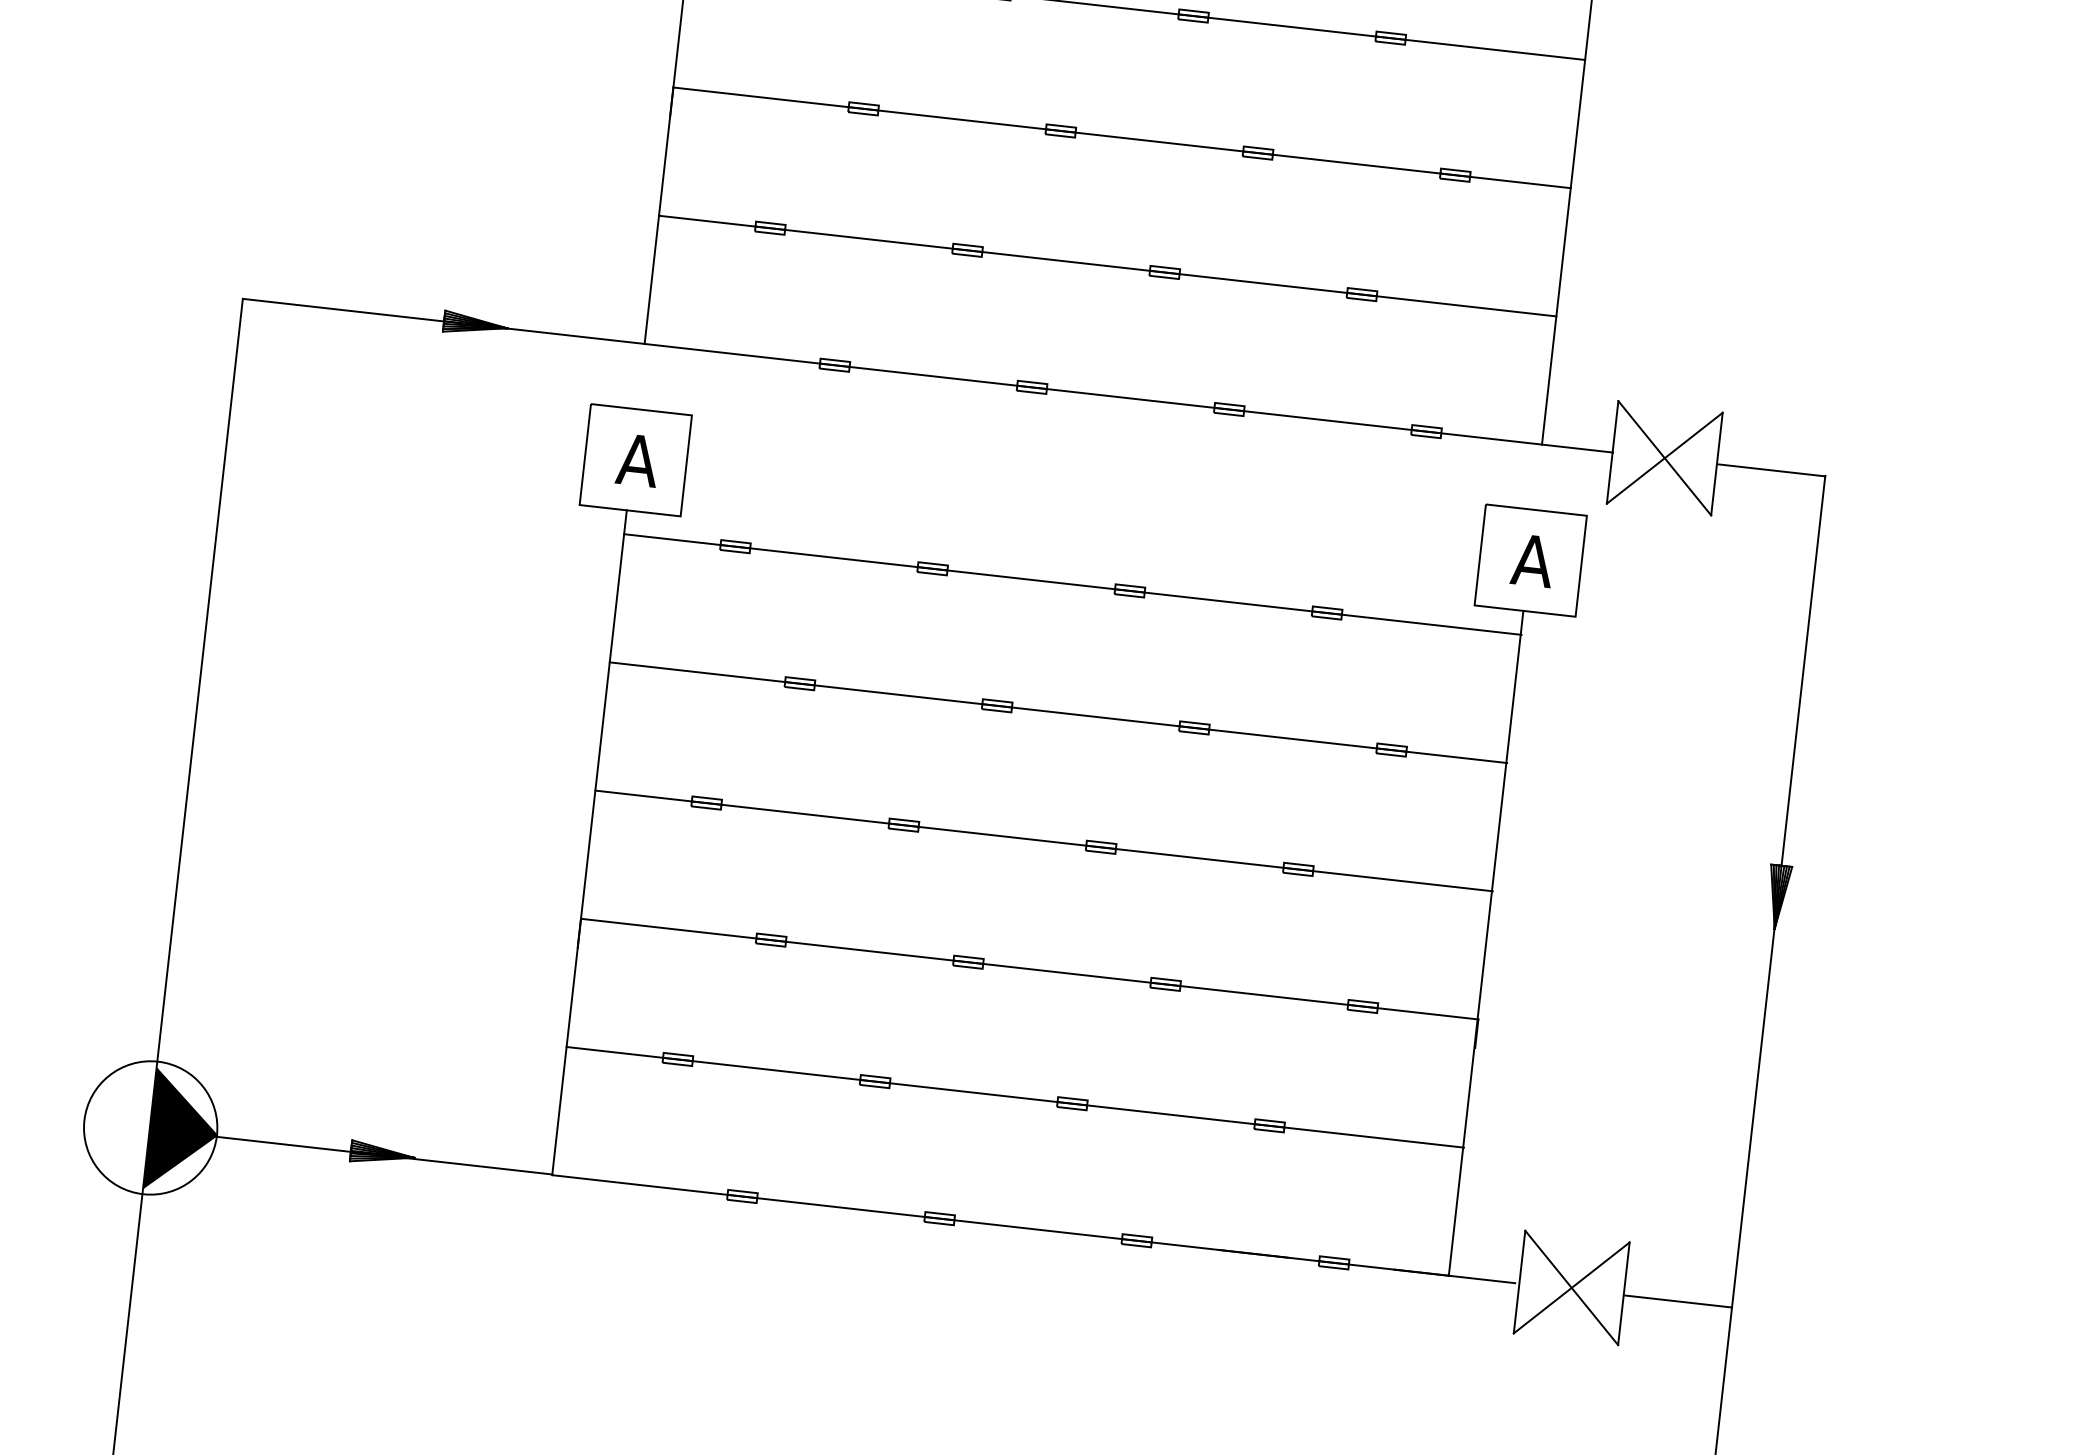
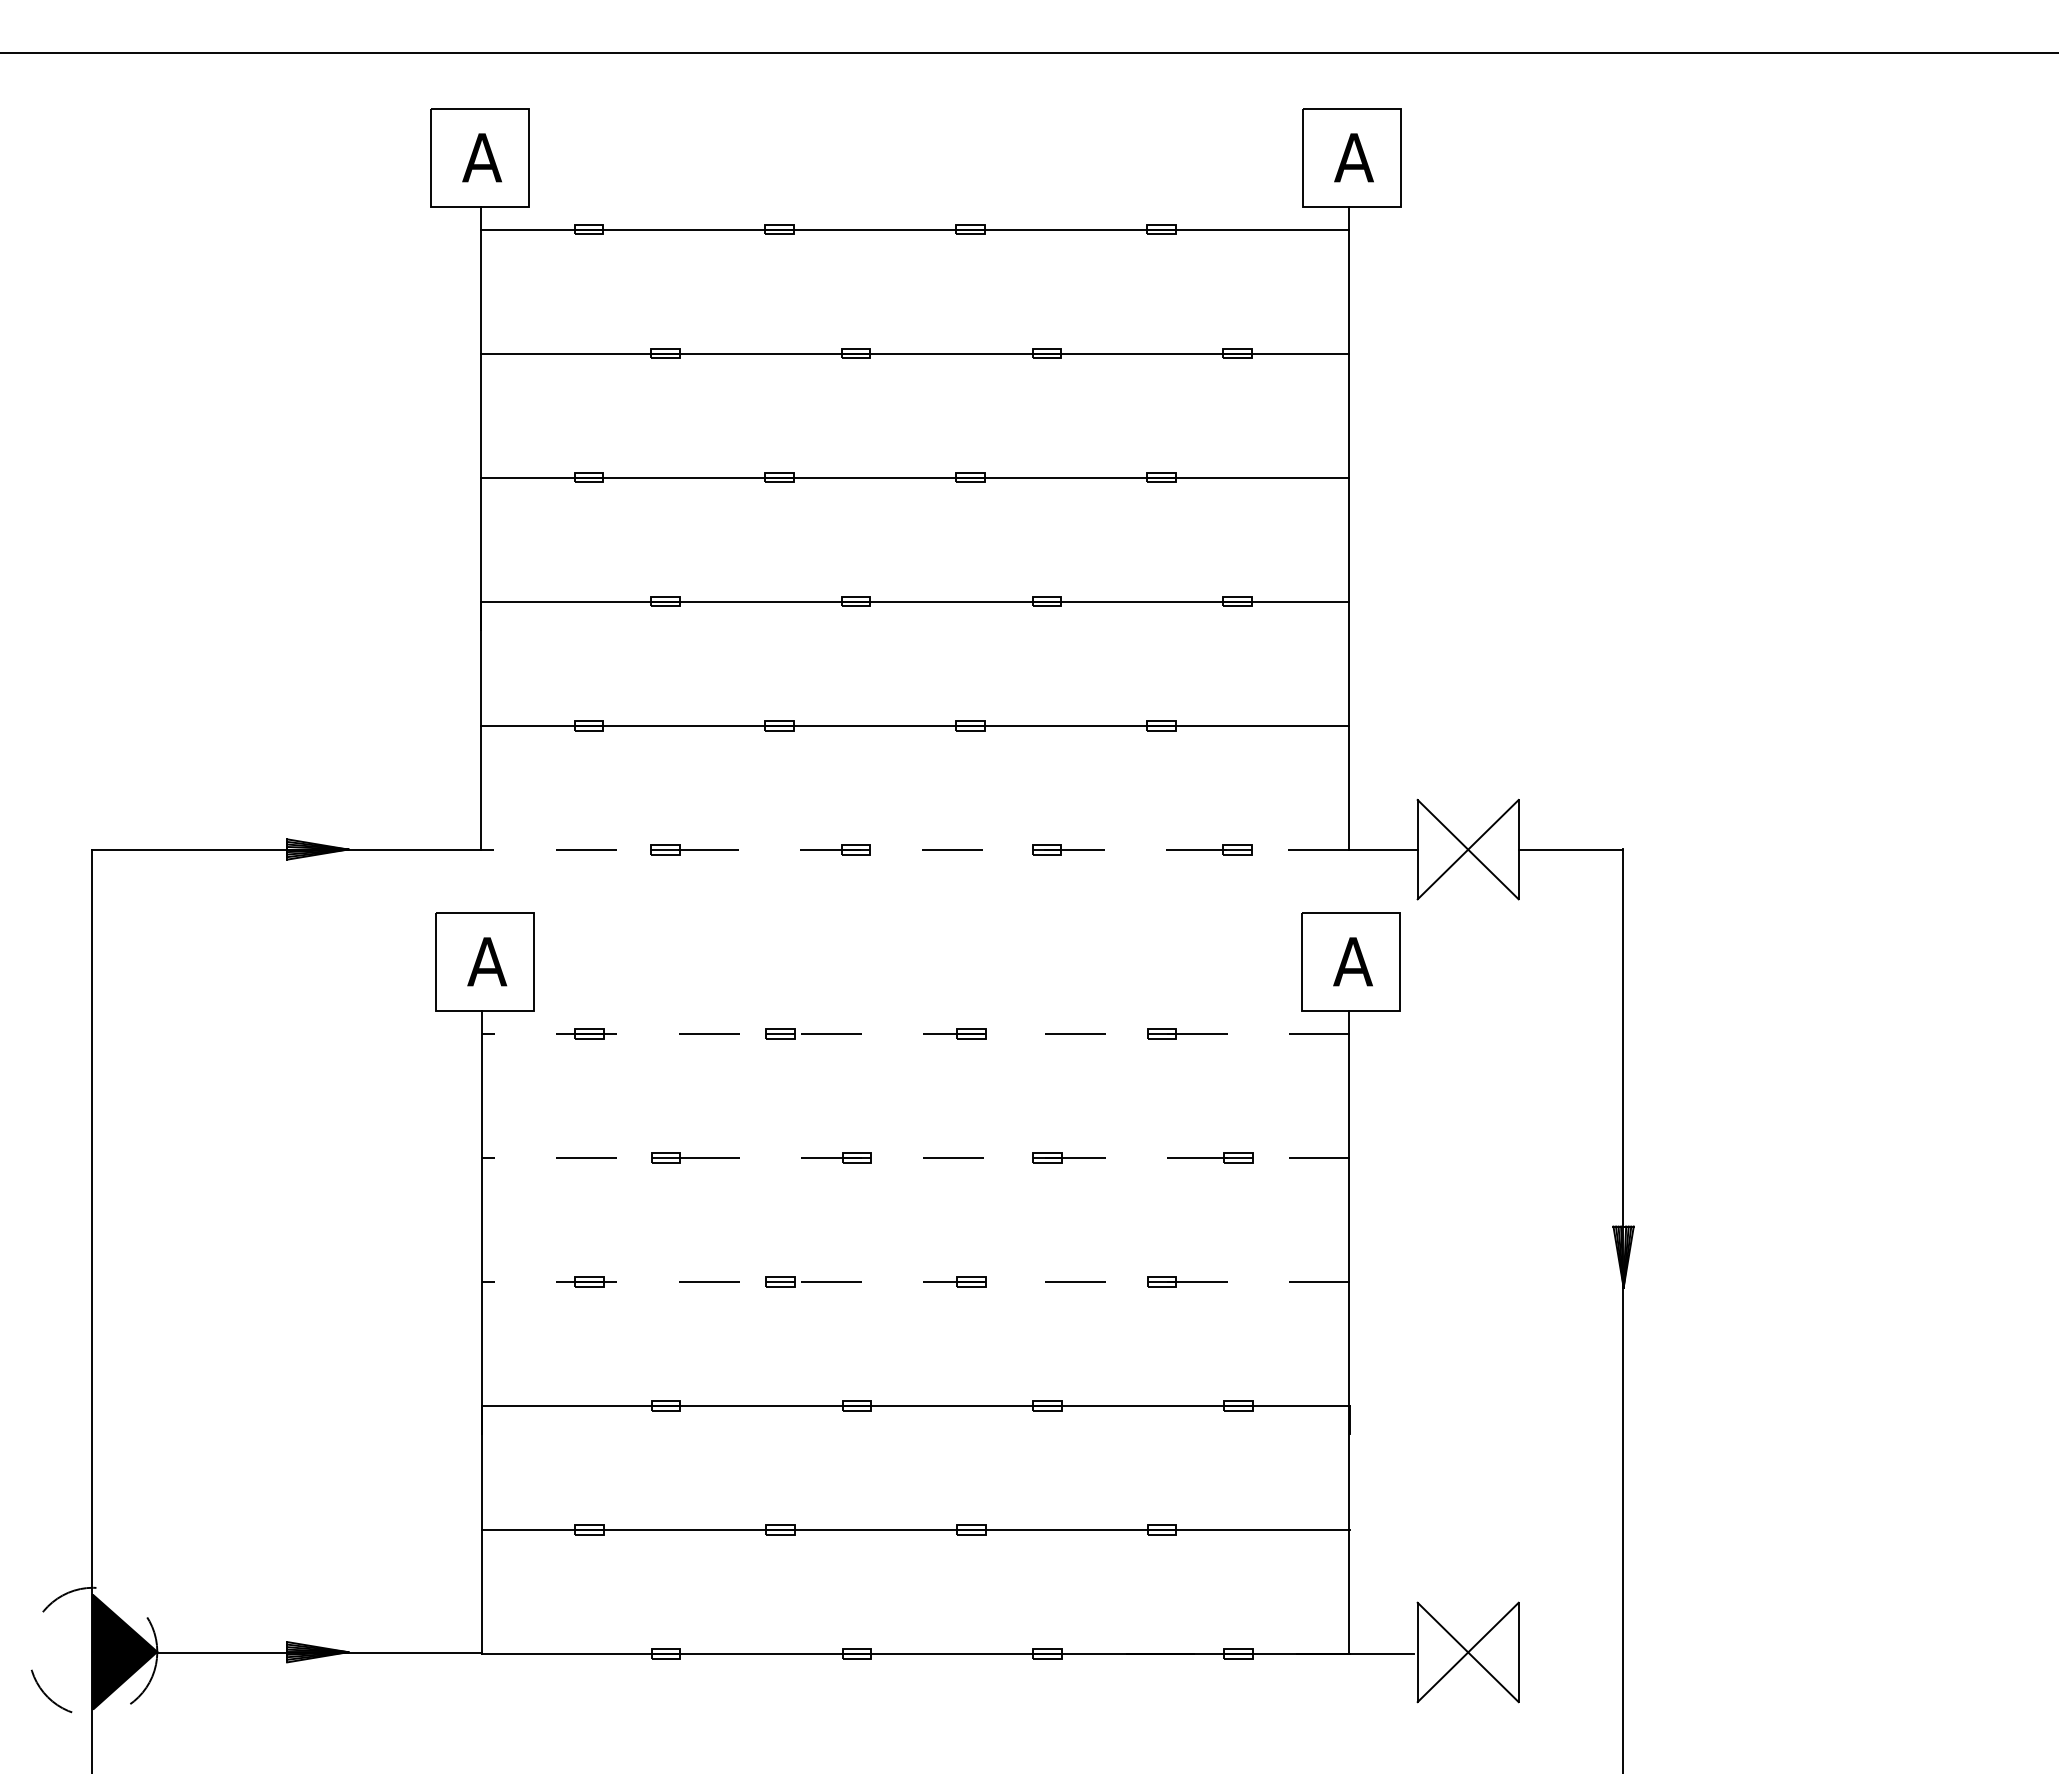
line: (1092, 393) -> (914, 849), solid -> dashed
line: (1072, 584) -> (915, 1033), solid -> dashed
line: (1057, 712) -> (915, 1157), solid -> dashed
line: (1043, 840) -> (915, 1281), solid -> dashed
circle: (151, 1127) -> (93, 1651), solid -> dashed
line: (1678, 1301) -> (1571, 1653), removed

